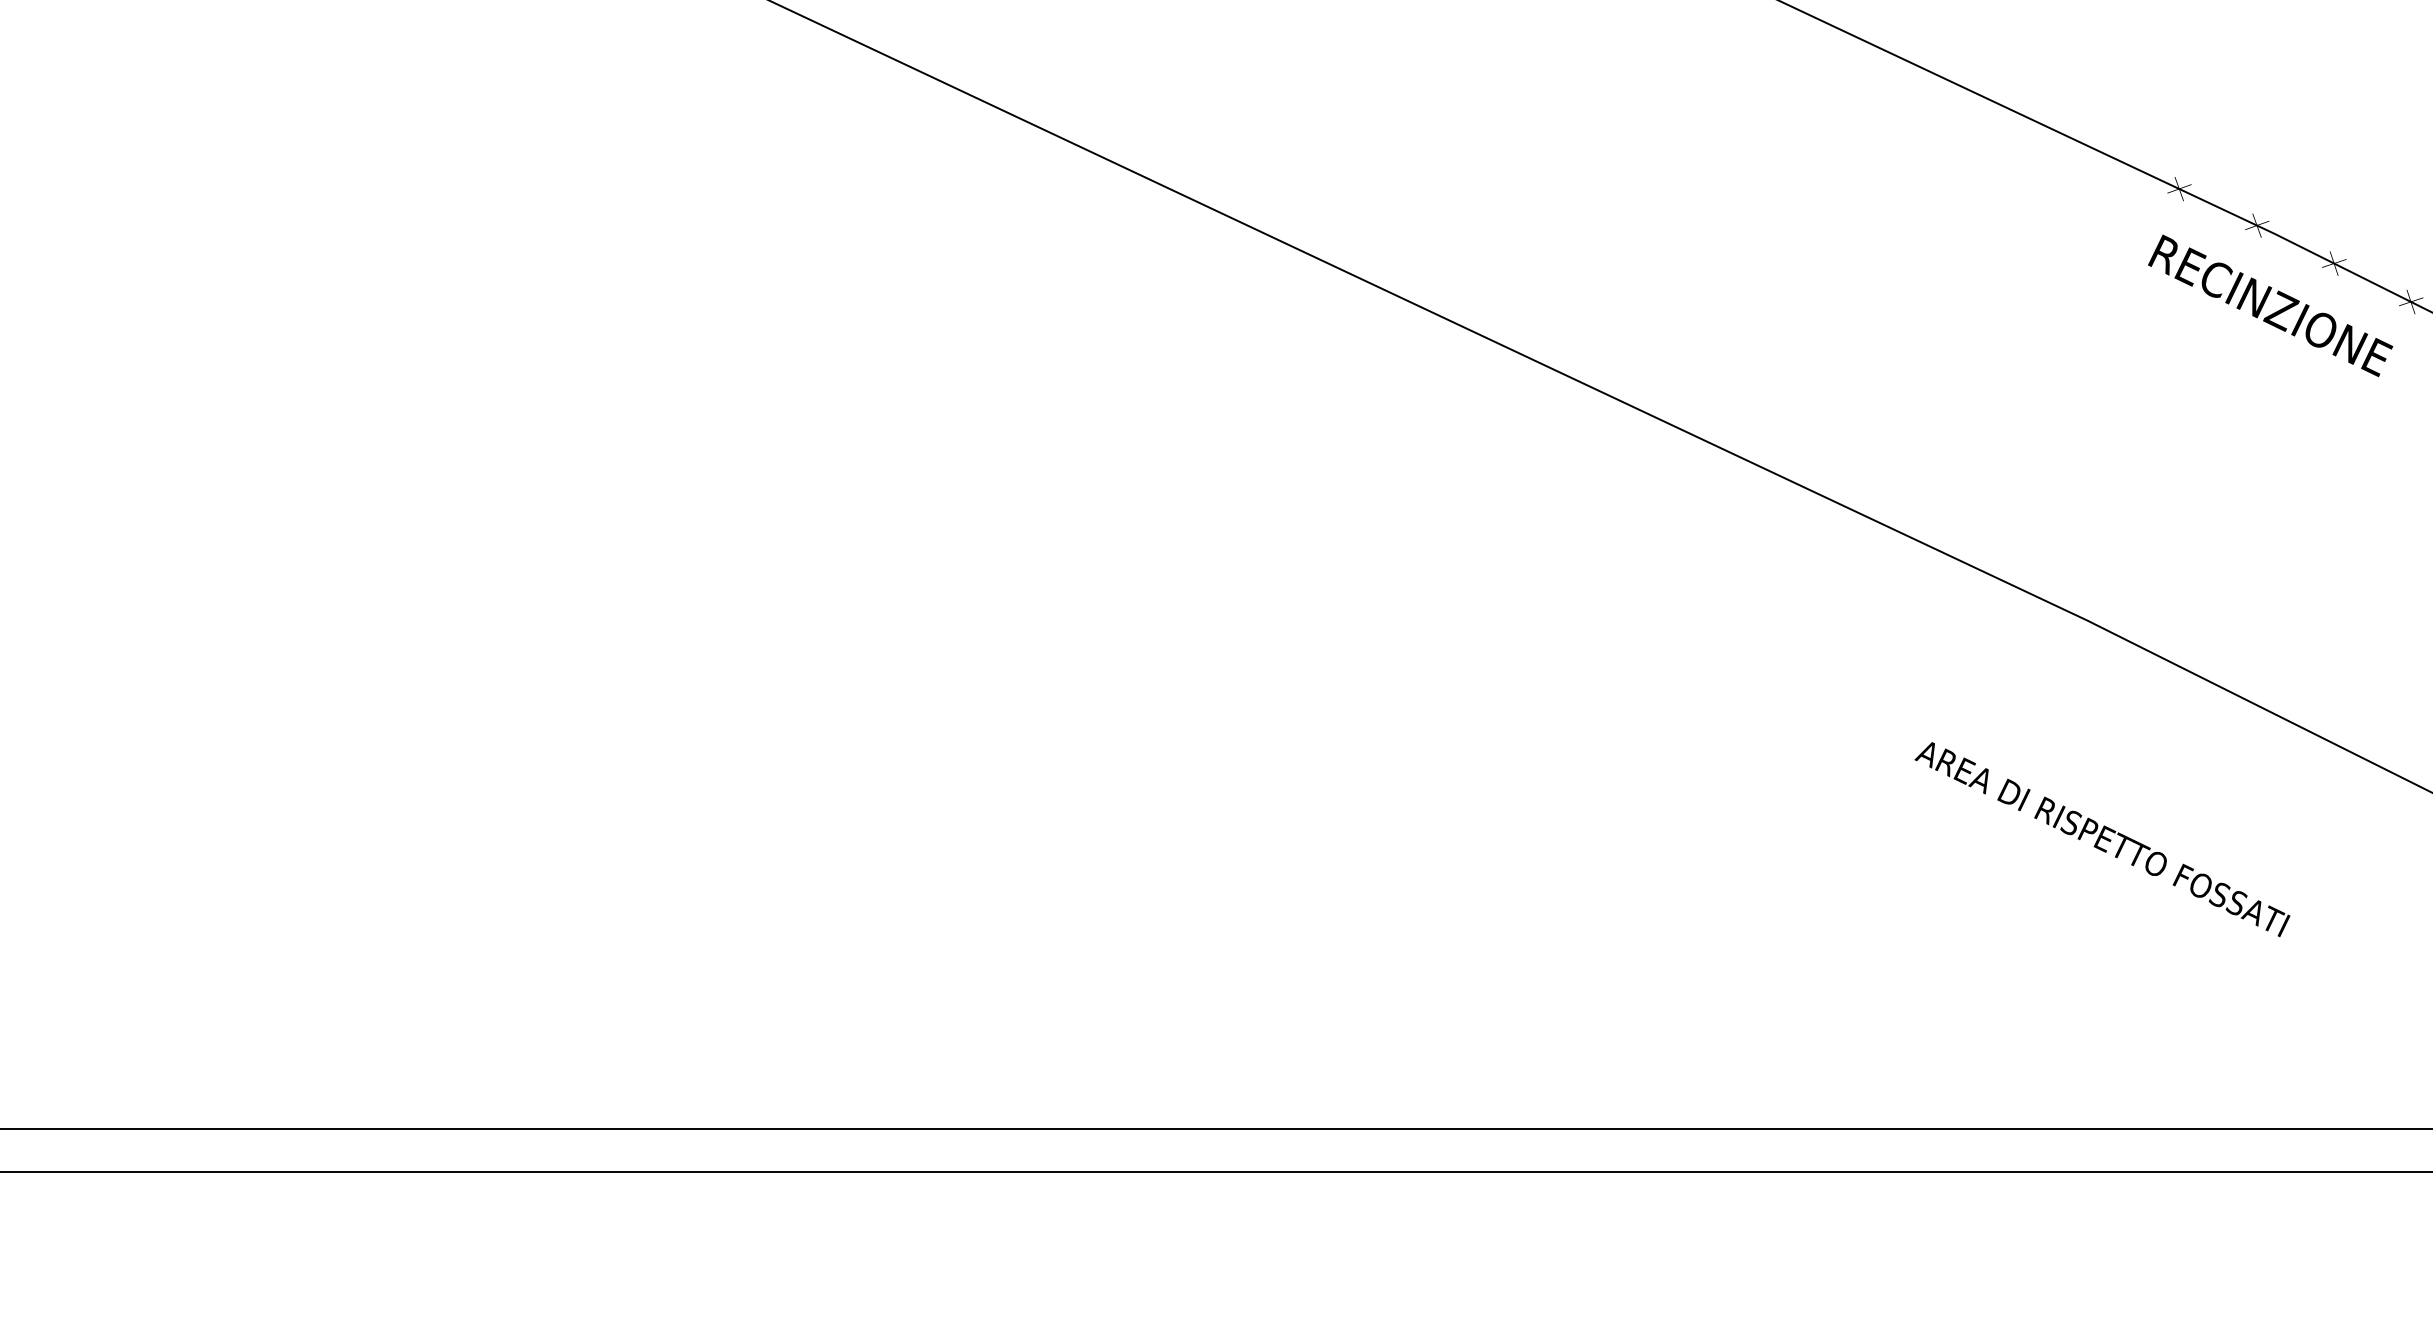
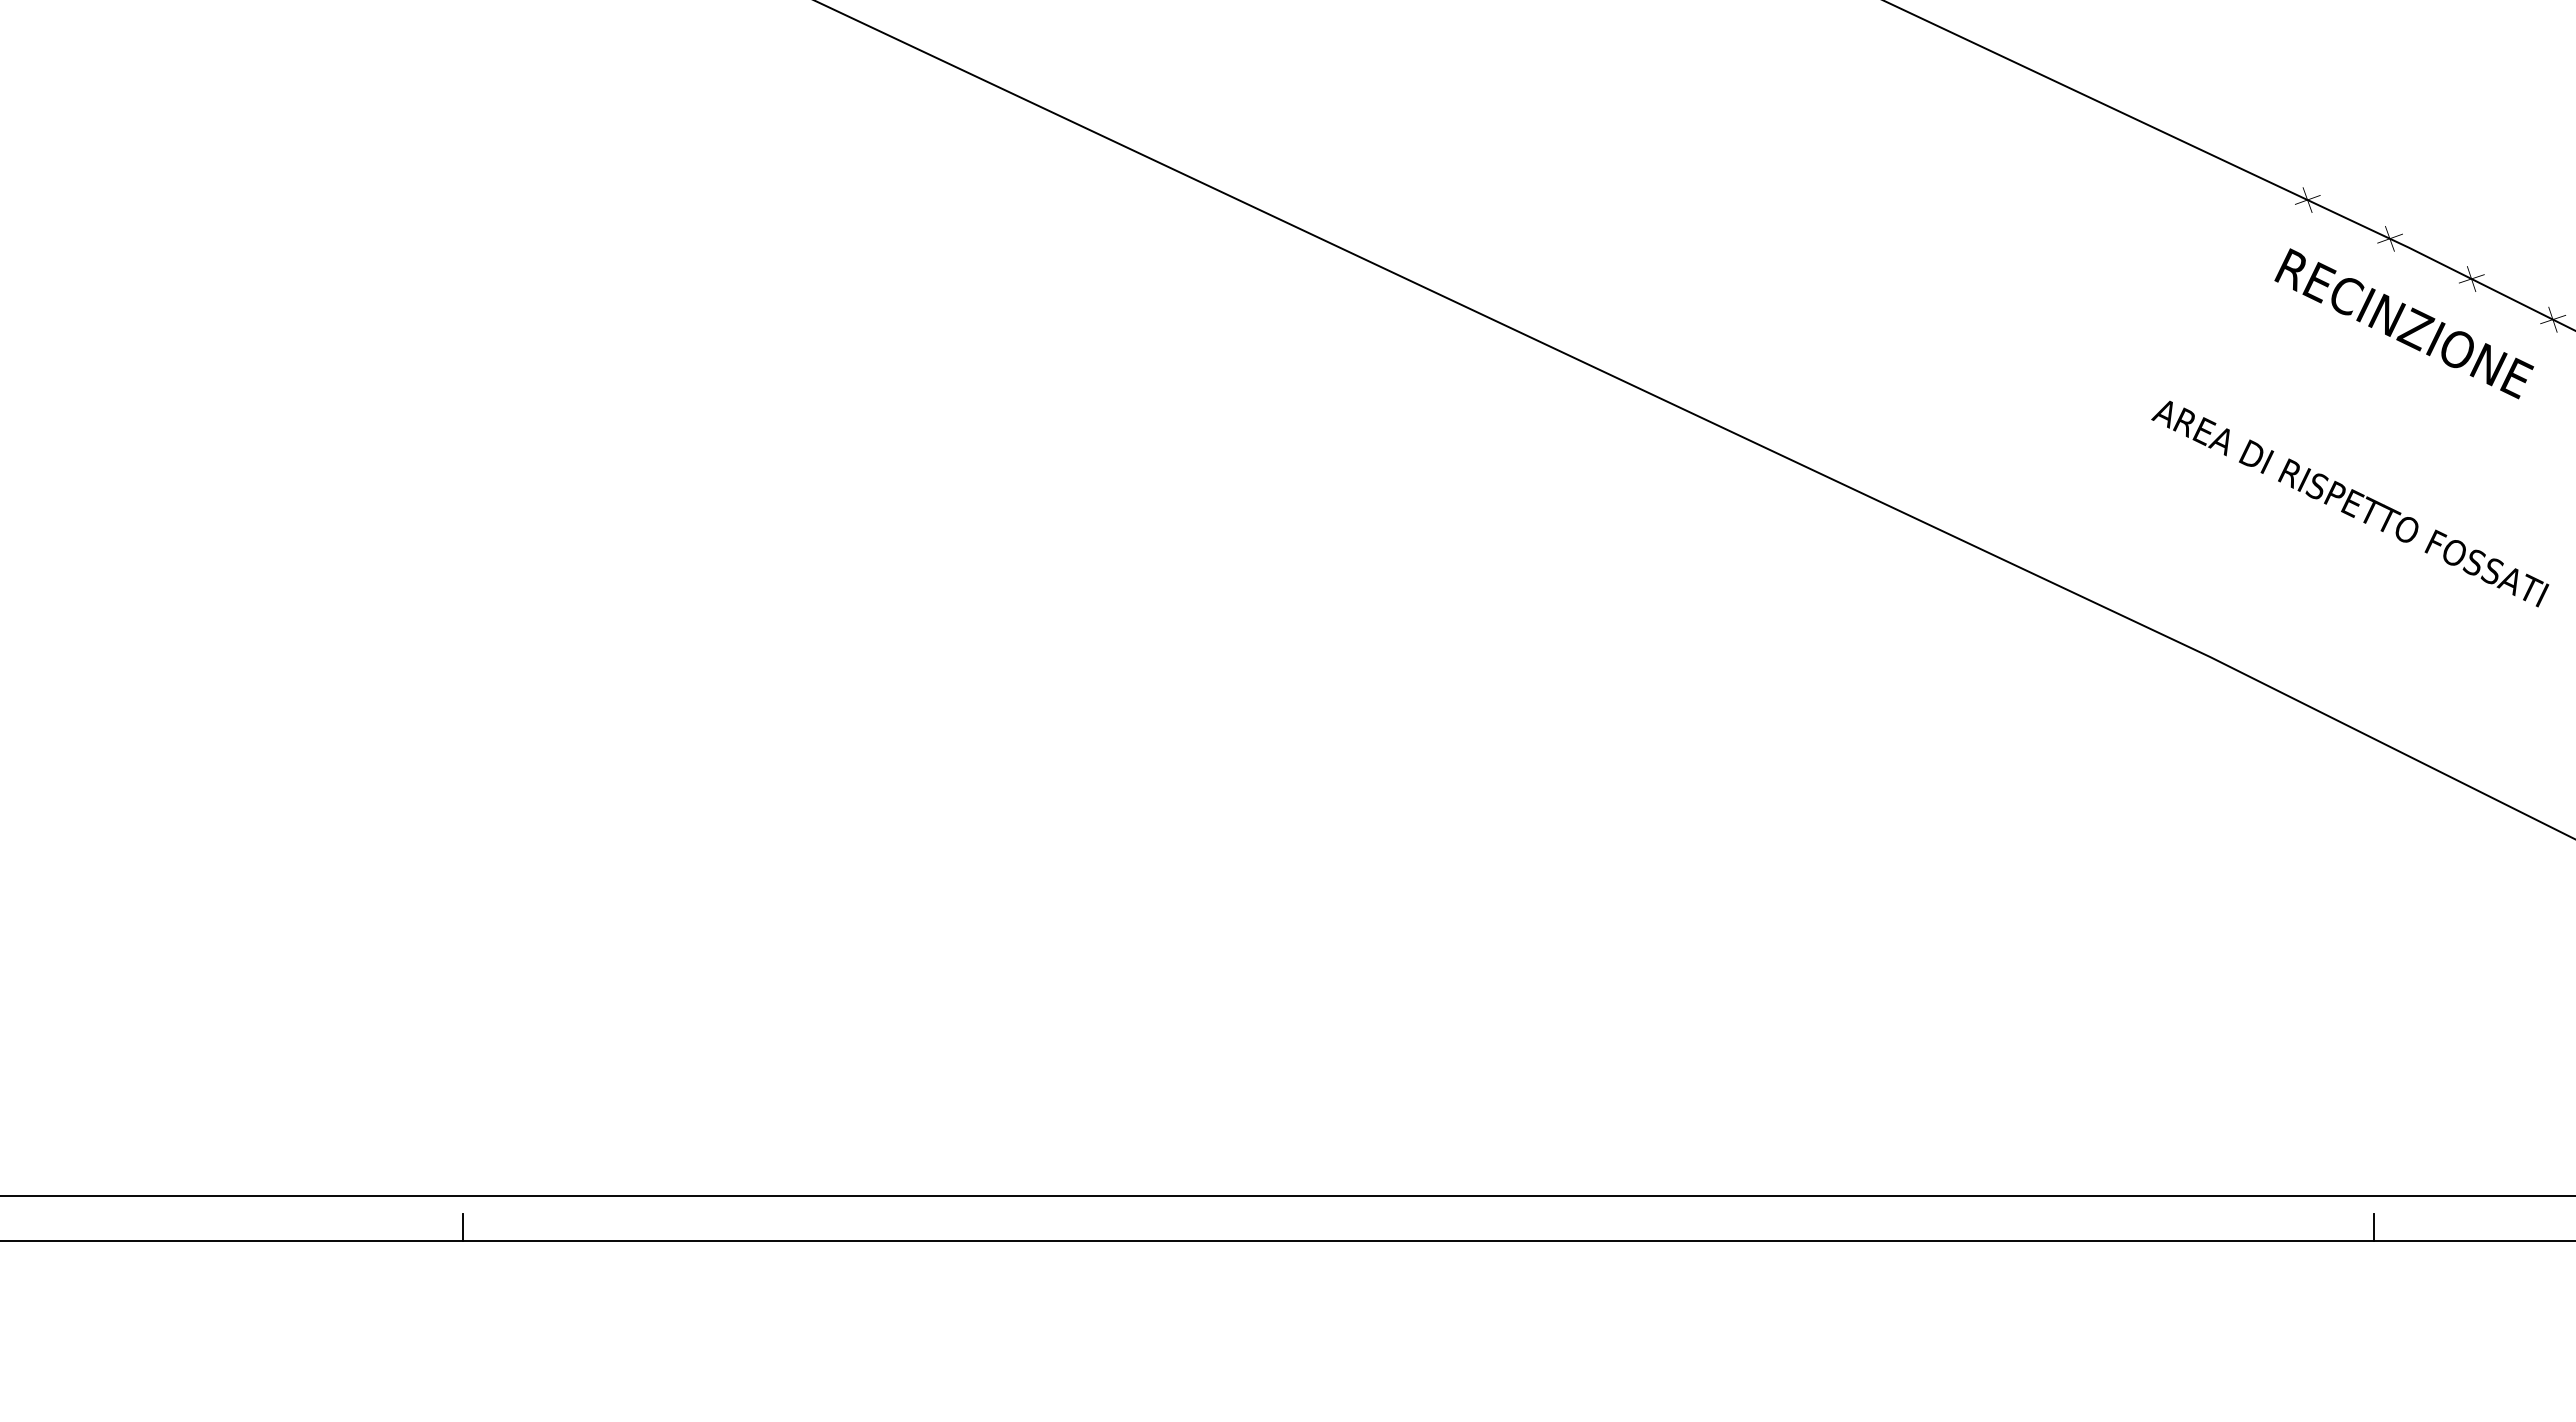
text: (2102, 839) -> (2350, 503), moved
line: (437, 1159) -> (463, 1227), added
line: (2242, 1159) -> (2374, 1227), added

